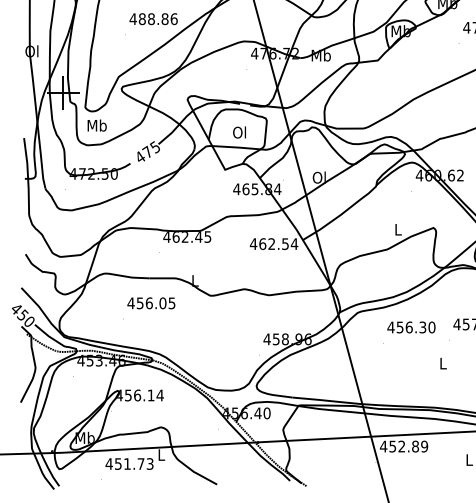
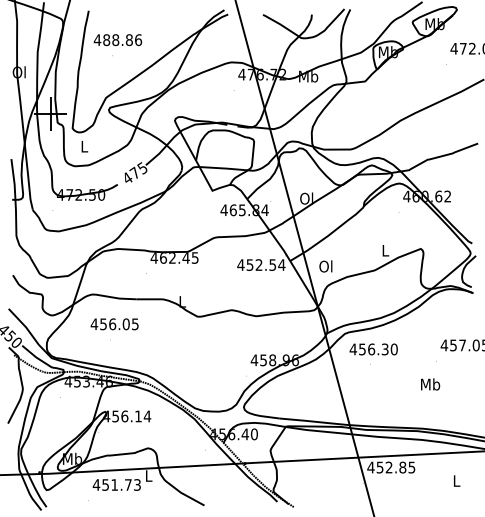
text: (153, 19) -> (117, 40), moved
text: (97, 125) -> (84, 146), Mb -> L
text: (239, 132) -> (325, 266), moved
text: (262, 243) -> (249, 264), 462.54 -> 452.54
text: (151, 303) -> (114, 324), moved
text: (411, 327) -> (373, 349), moved
text: (443, 363) -> (430, 384), L -> Mb
text: (424, 446) -> (411, 467), 452.89 -> 452.85

